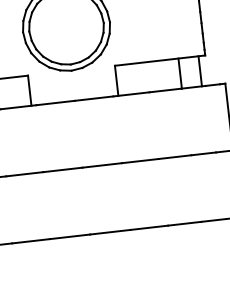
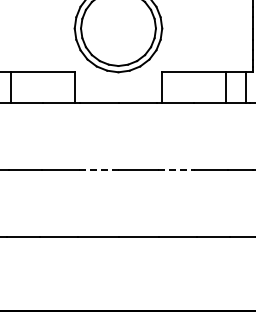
line: (140, 160) -> (176, 169), solid -> dashed
line: (62, 169) -> (98, 169), solid -> dashed

